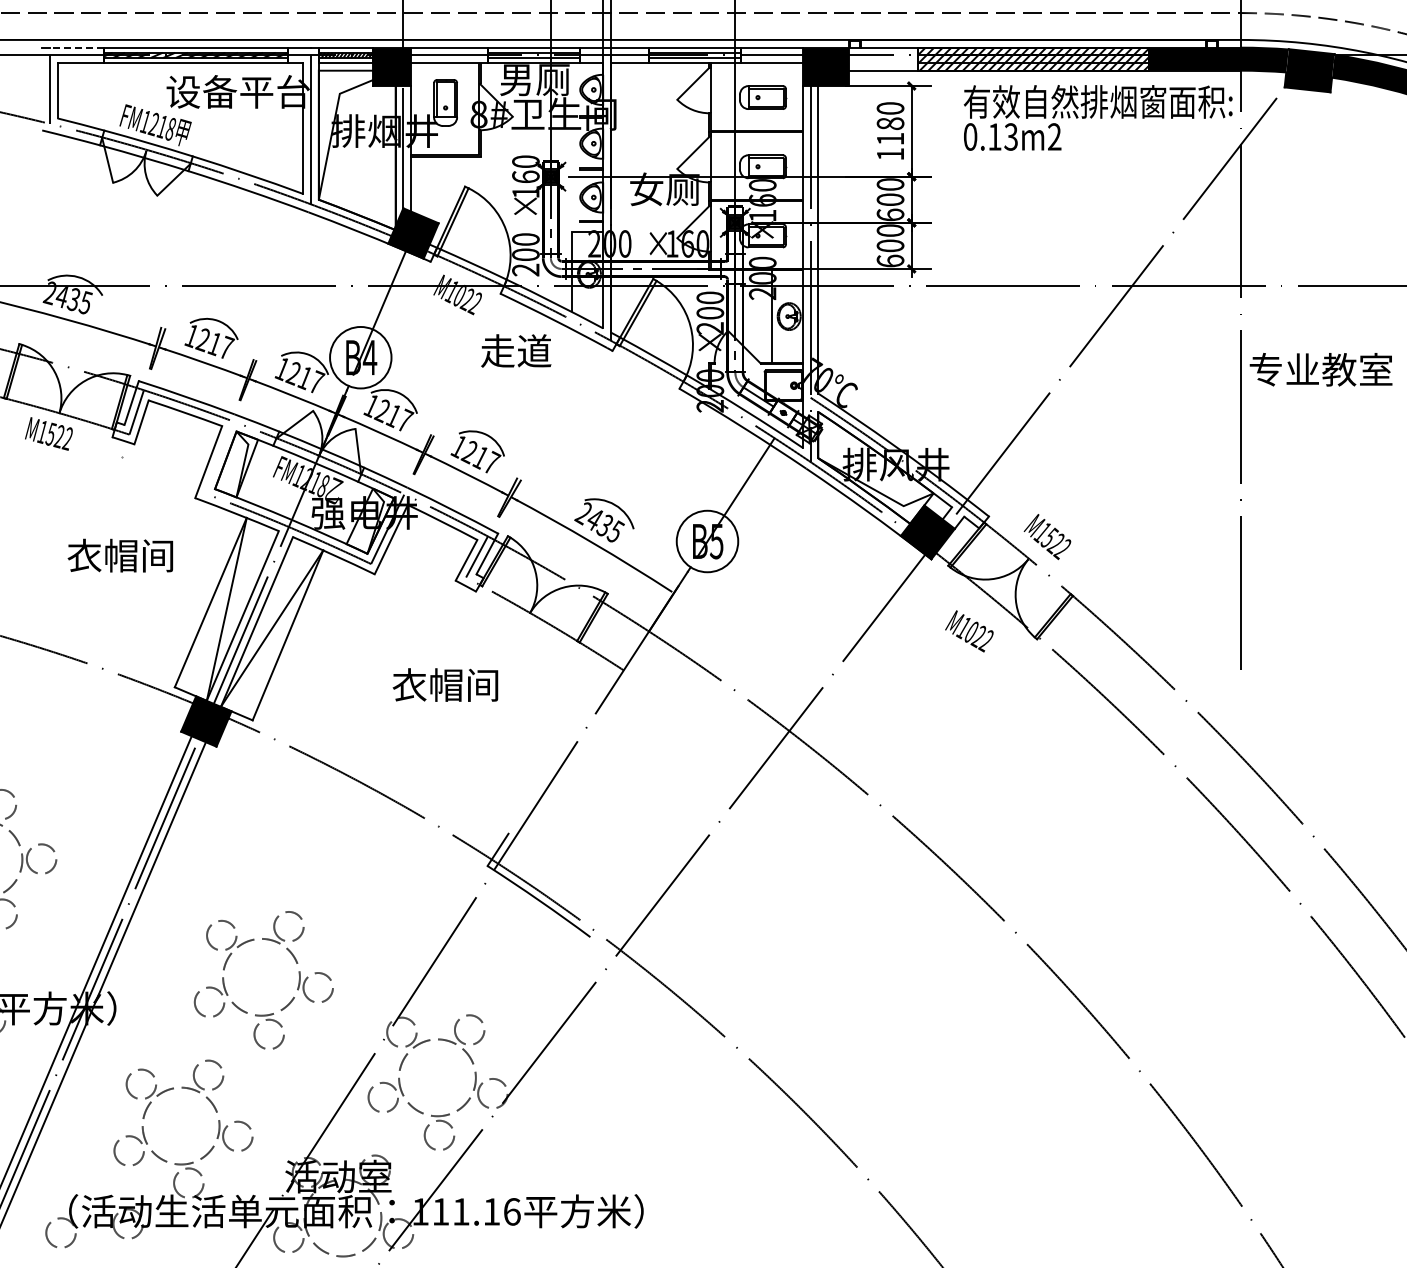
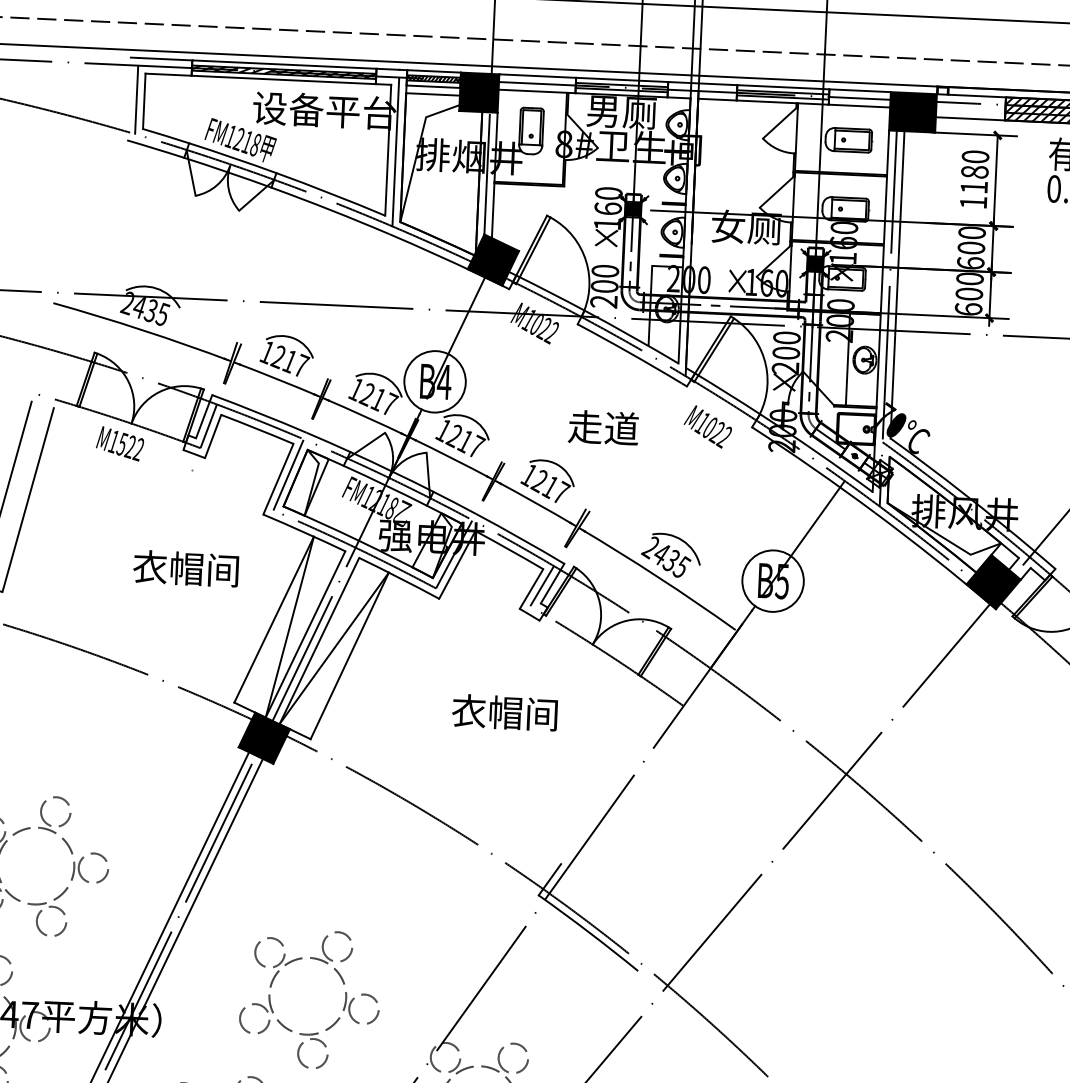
line: (76, 47) -> (165, 59), dashed -> solid
text: (516, 350) -> (603, 427), moved
line: (218, 457) -> (288, 475), added
text: (969, 631) -> (708, 427), moved

